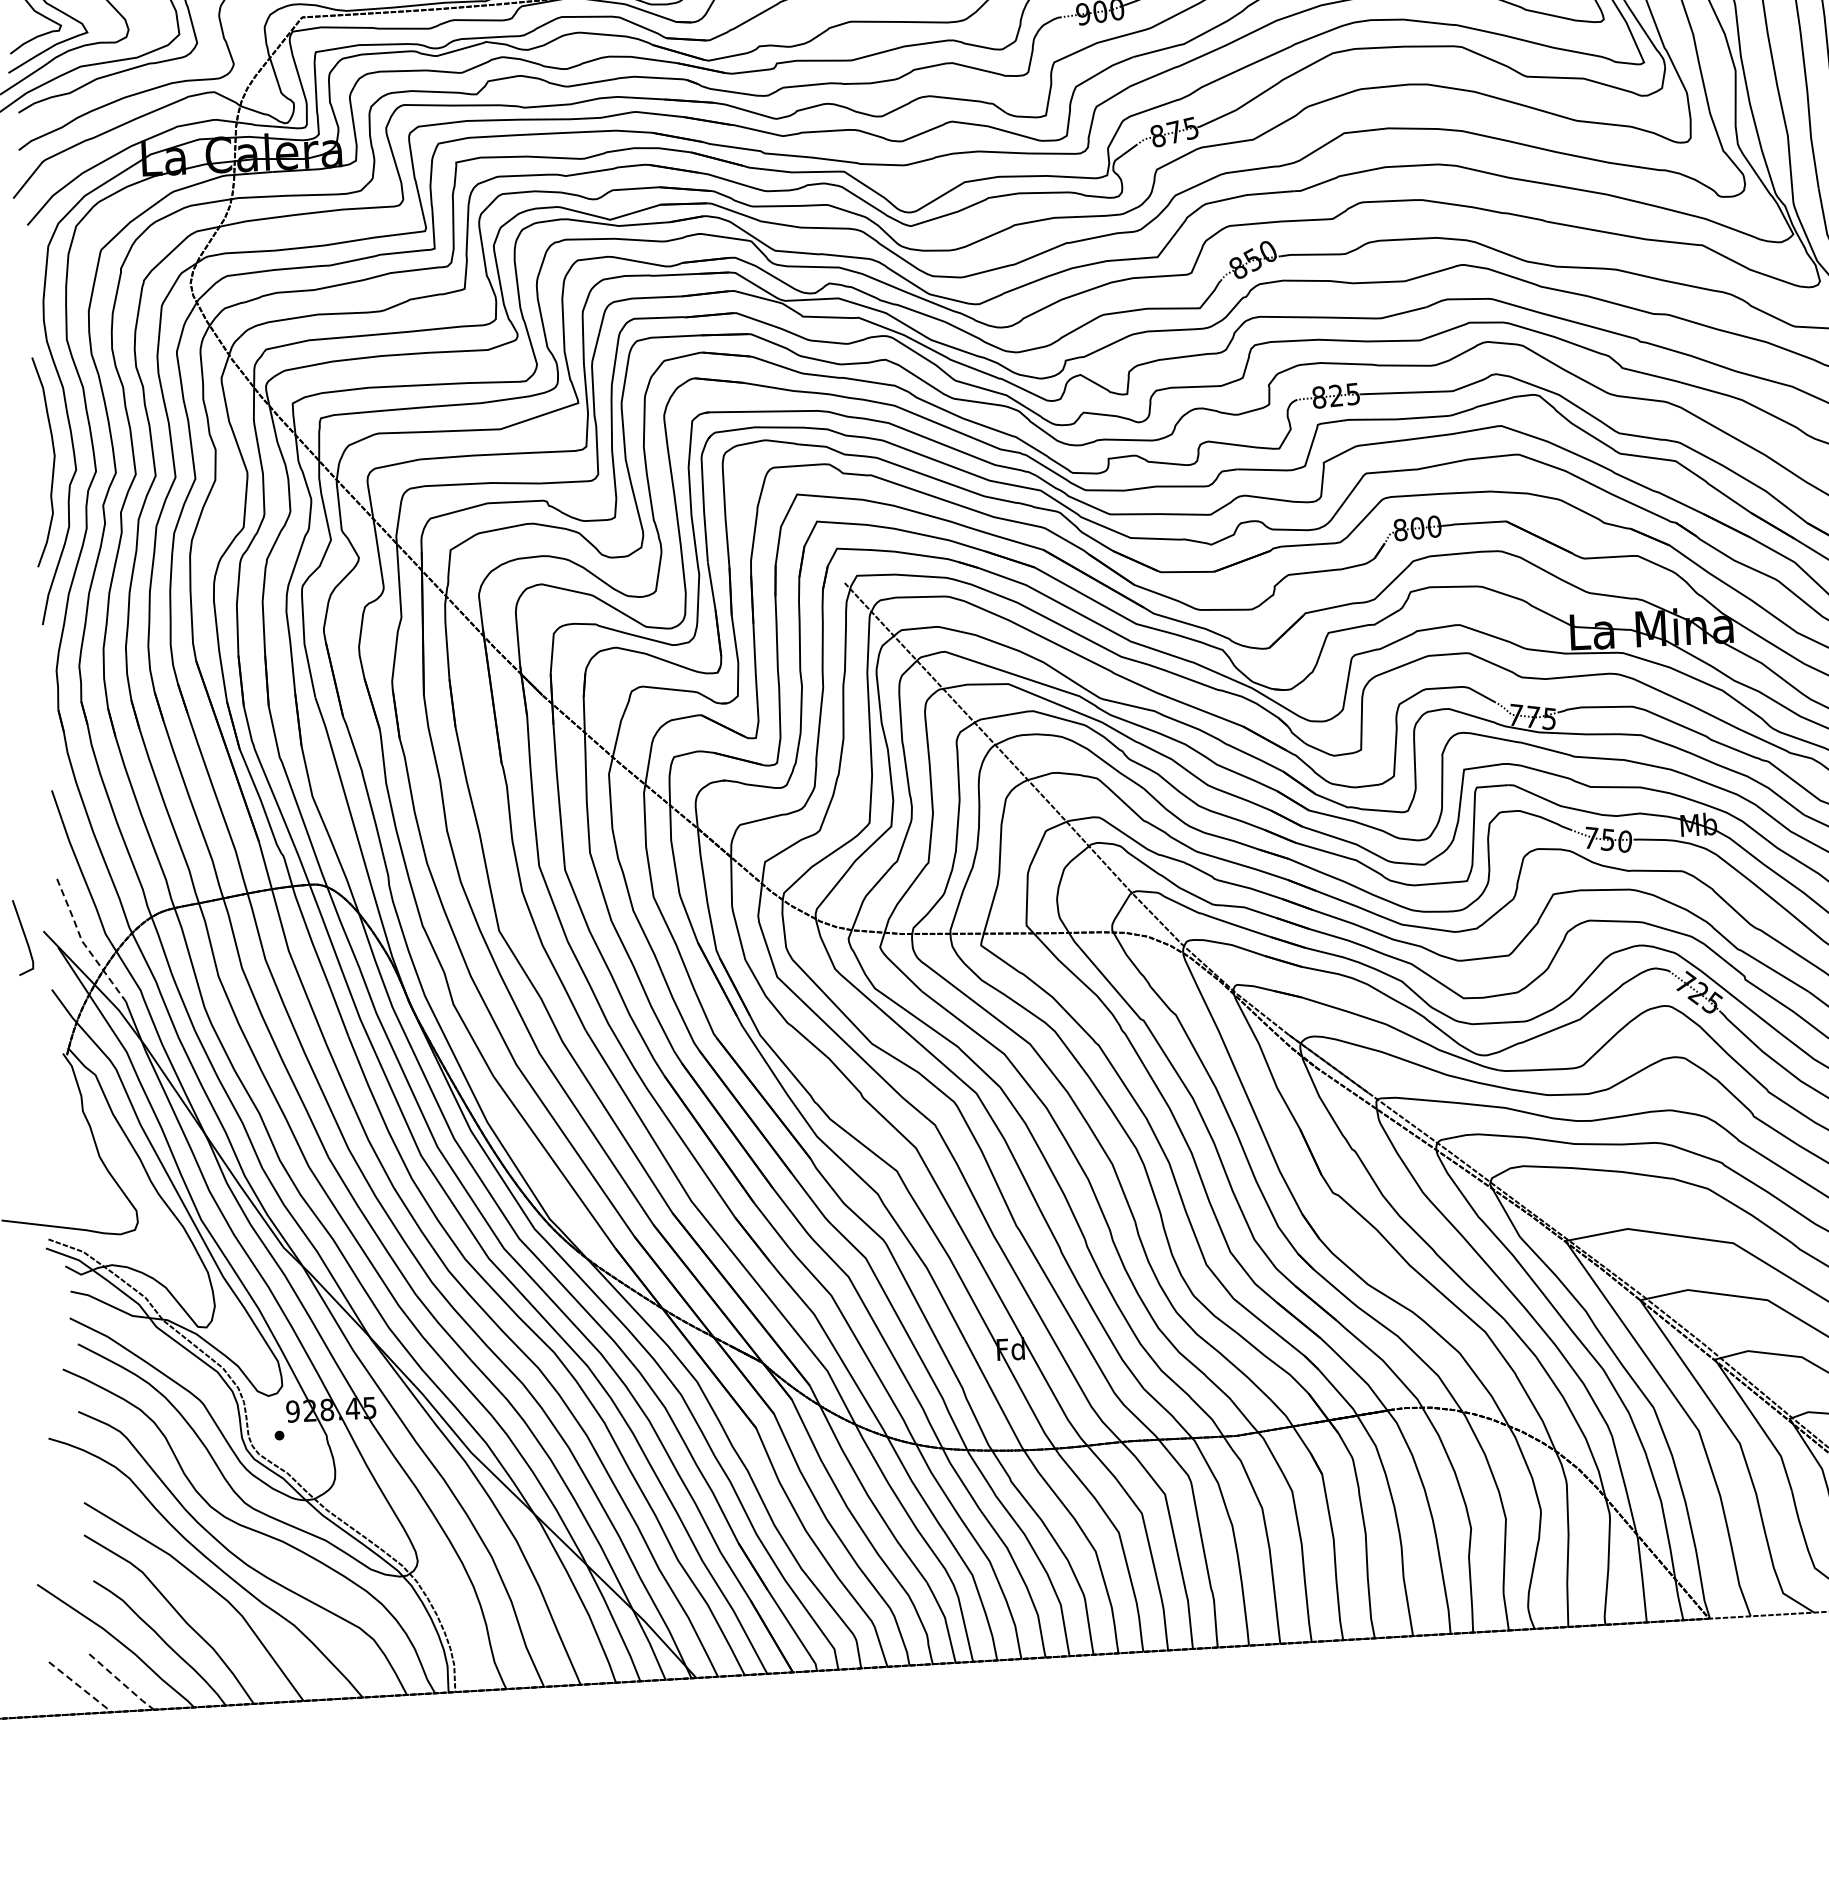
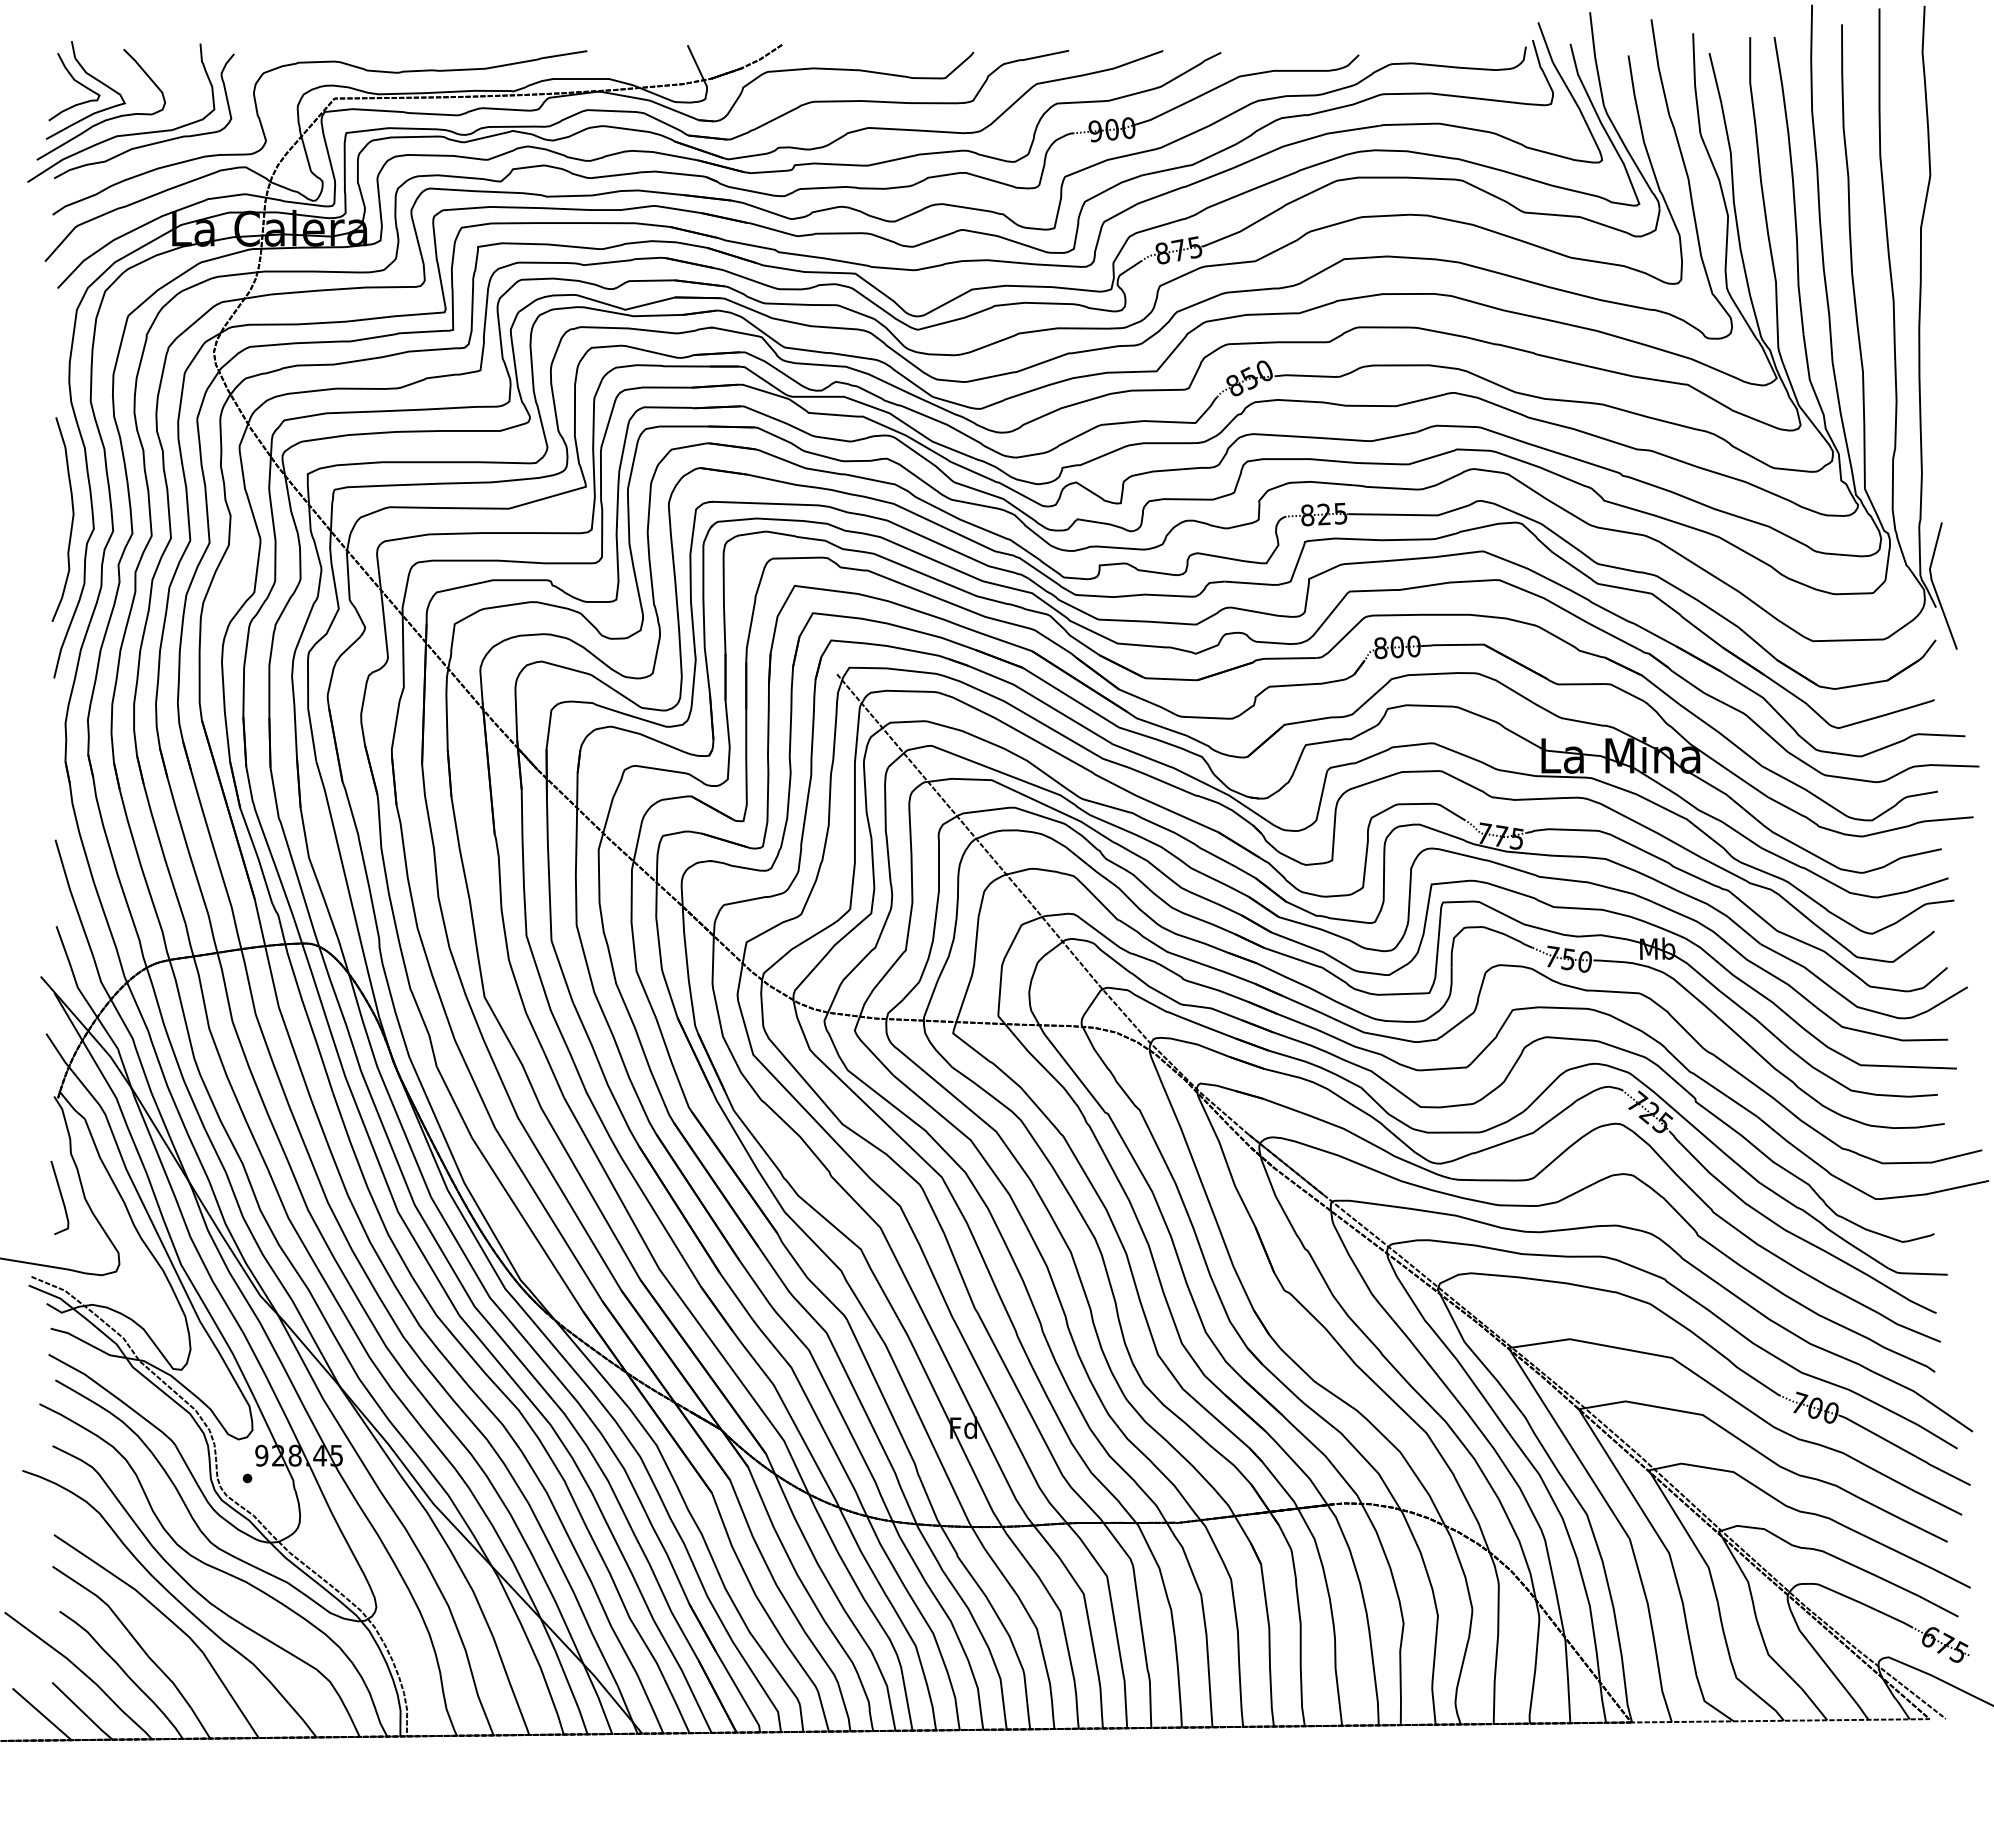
line: (23, 936) -> (60, 1196), moved
line: (83, 943) -> (79, 990), dashed -> solid
line: (122, 1683) -> (83, 1712), dashed -> solid
line: (81, 1688) -> (43, 1715), dashed -> solid

